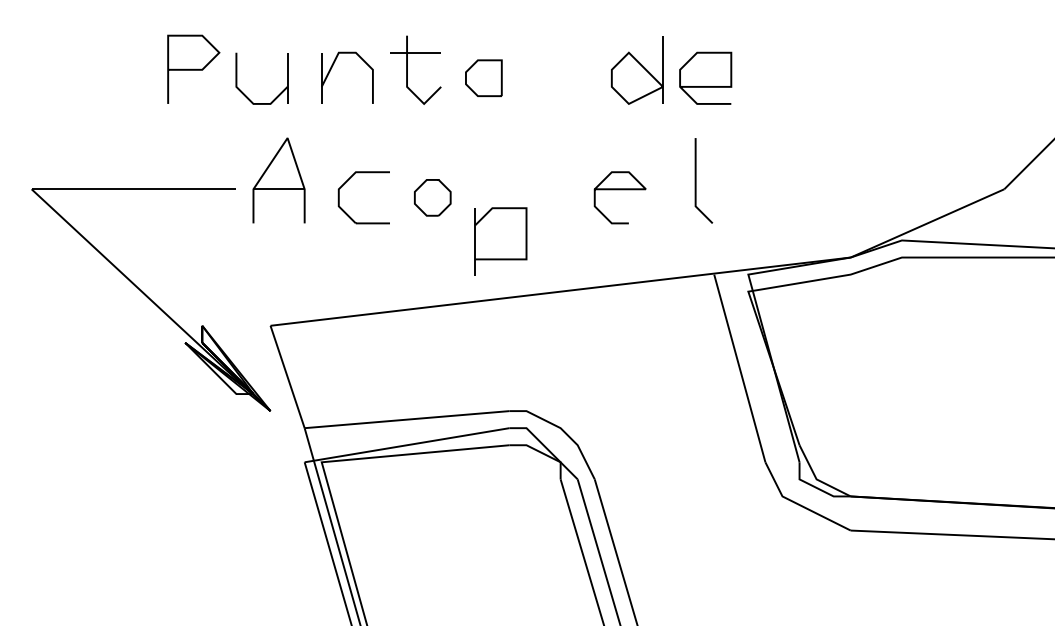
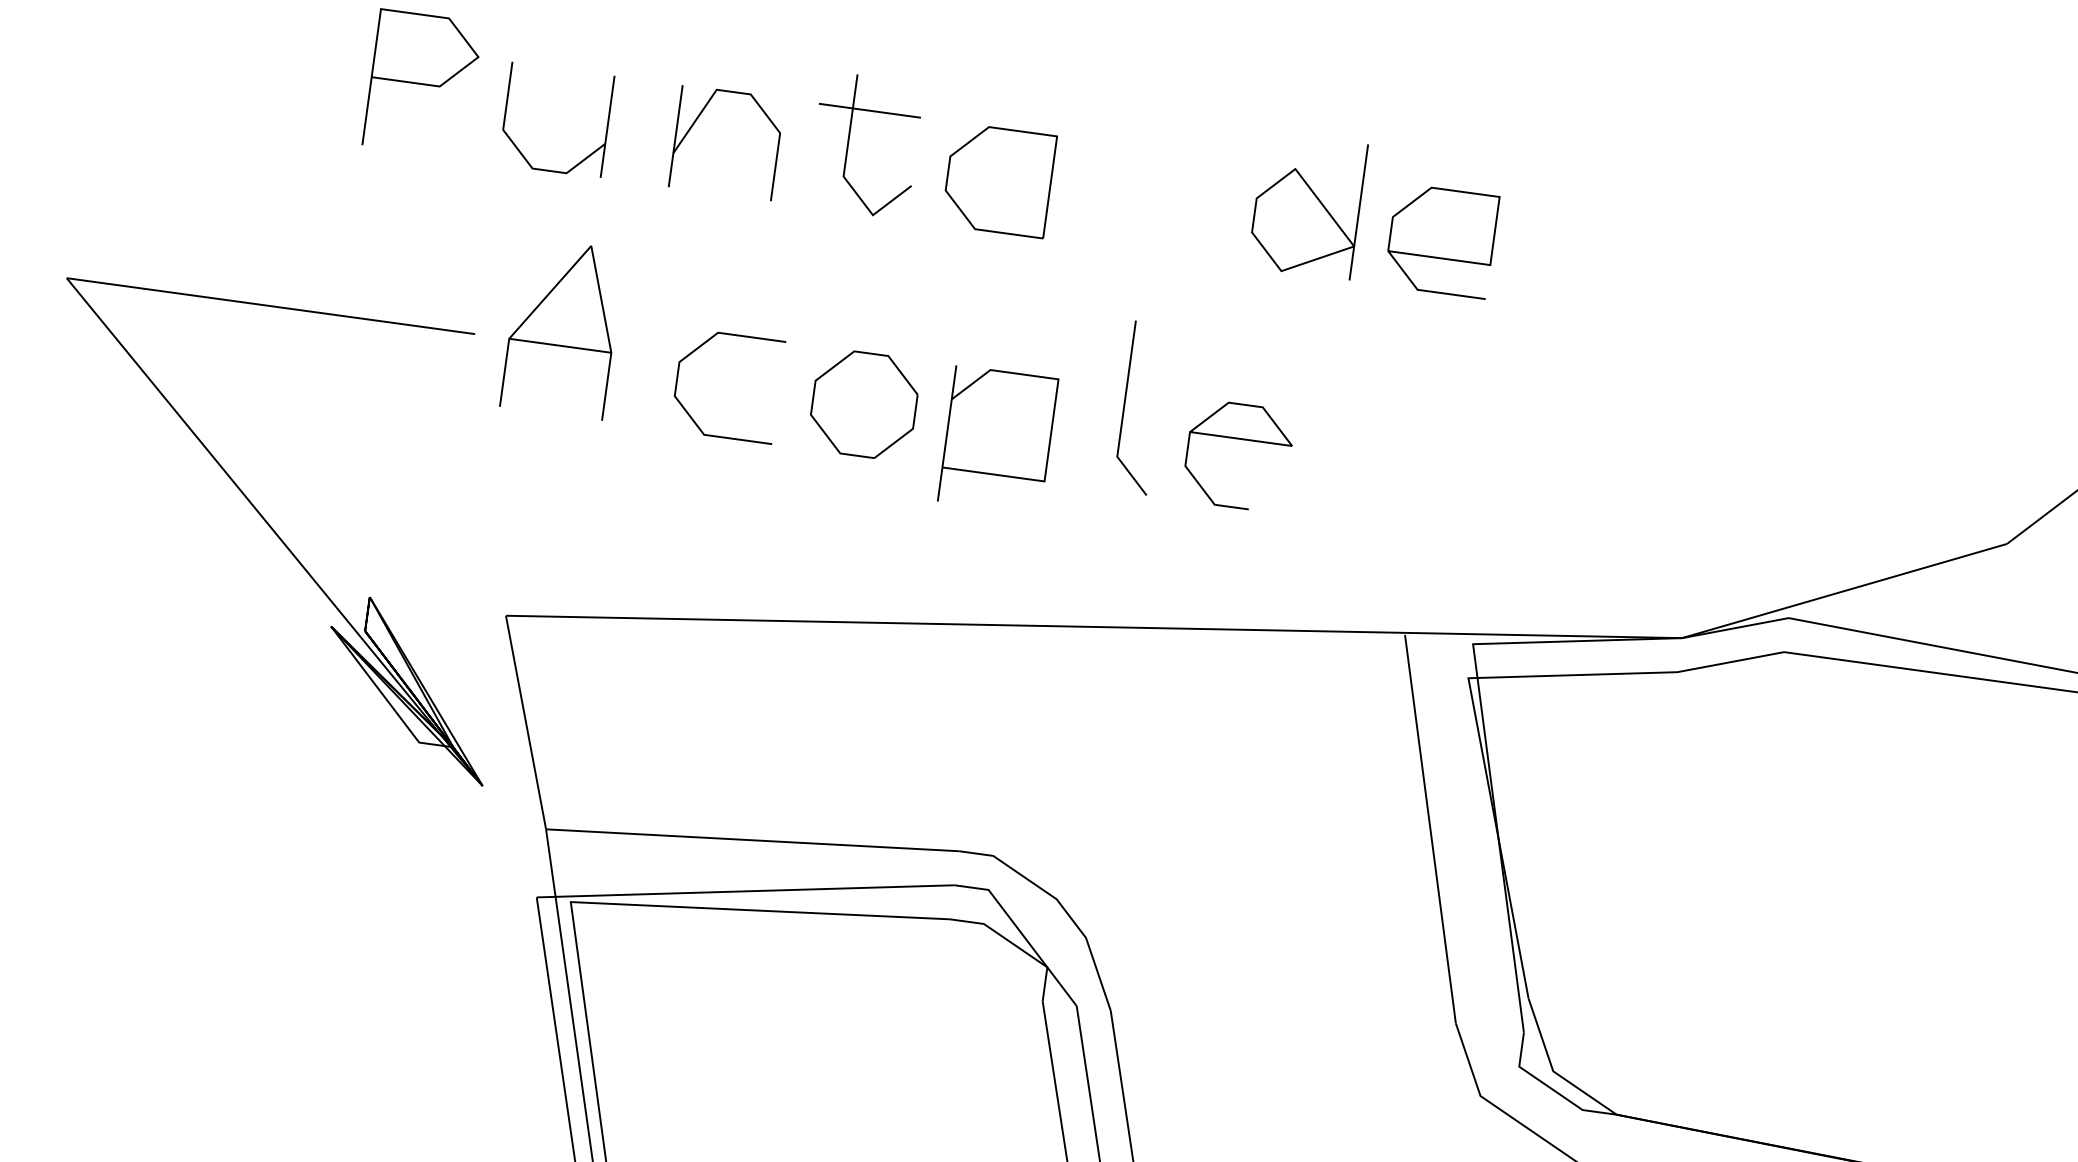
part: (483, 77) -> (998, 178), size x1.43
curve: (696, 180) -> (1126, 405), moved
part: (432, 197) -> (864, 404), size x1.43
part: (500, 241) -> (997, 438), moved

